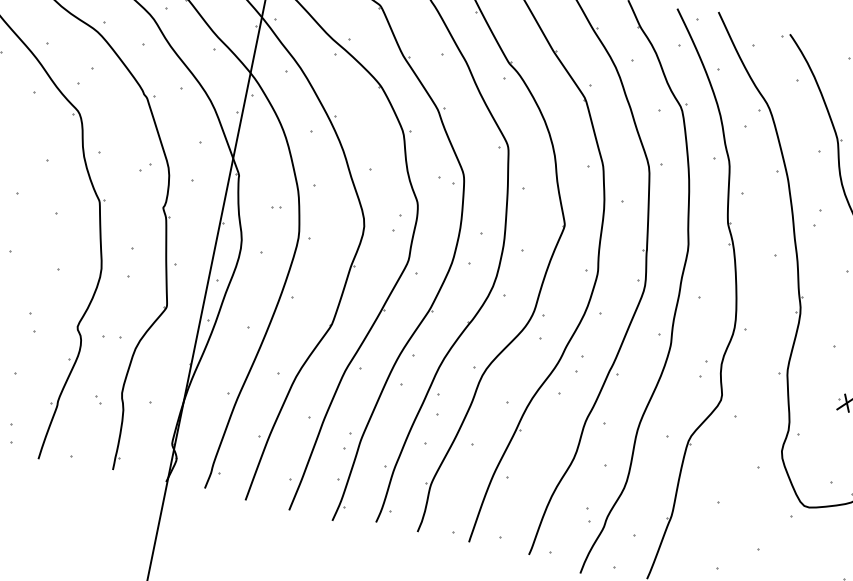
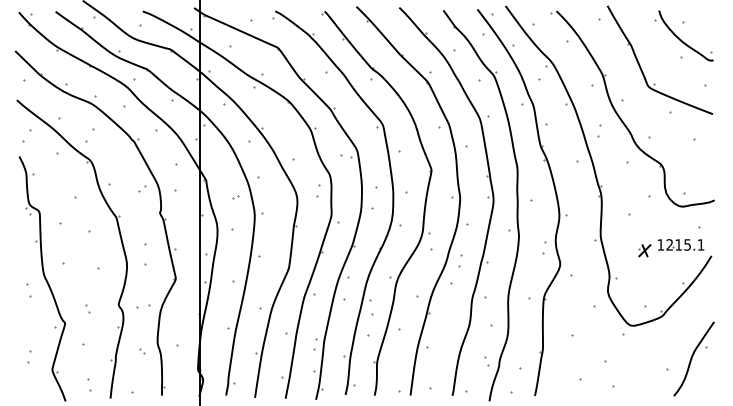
part: (31, 323) -> (87, 308), size x0.62

